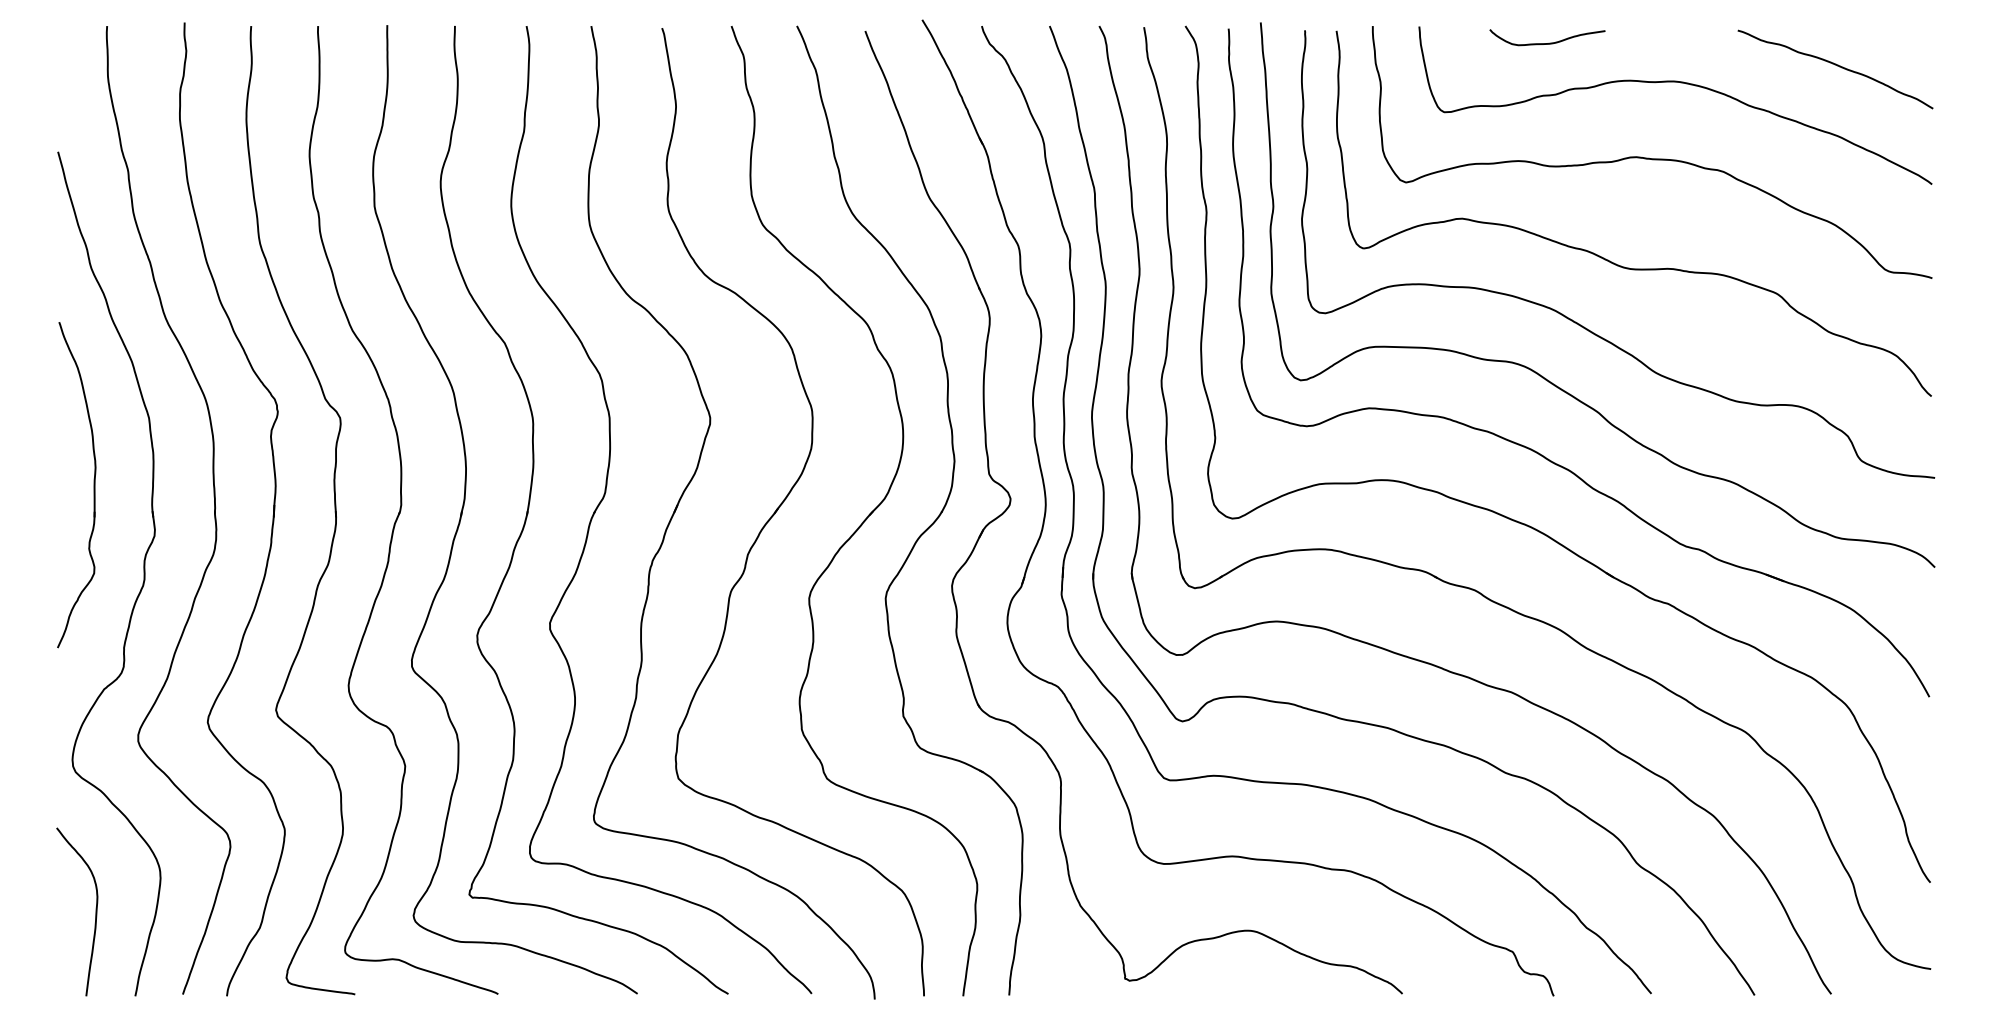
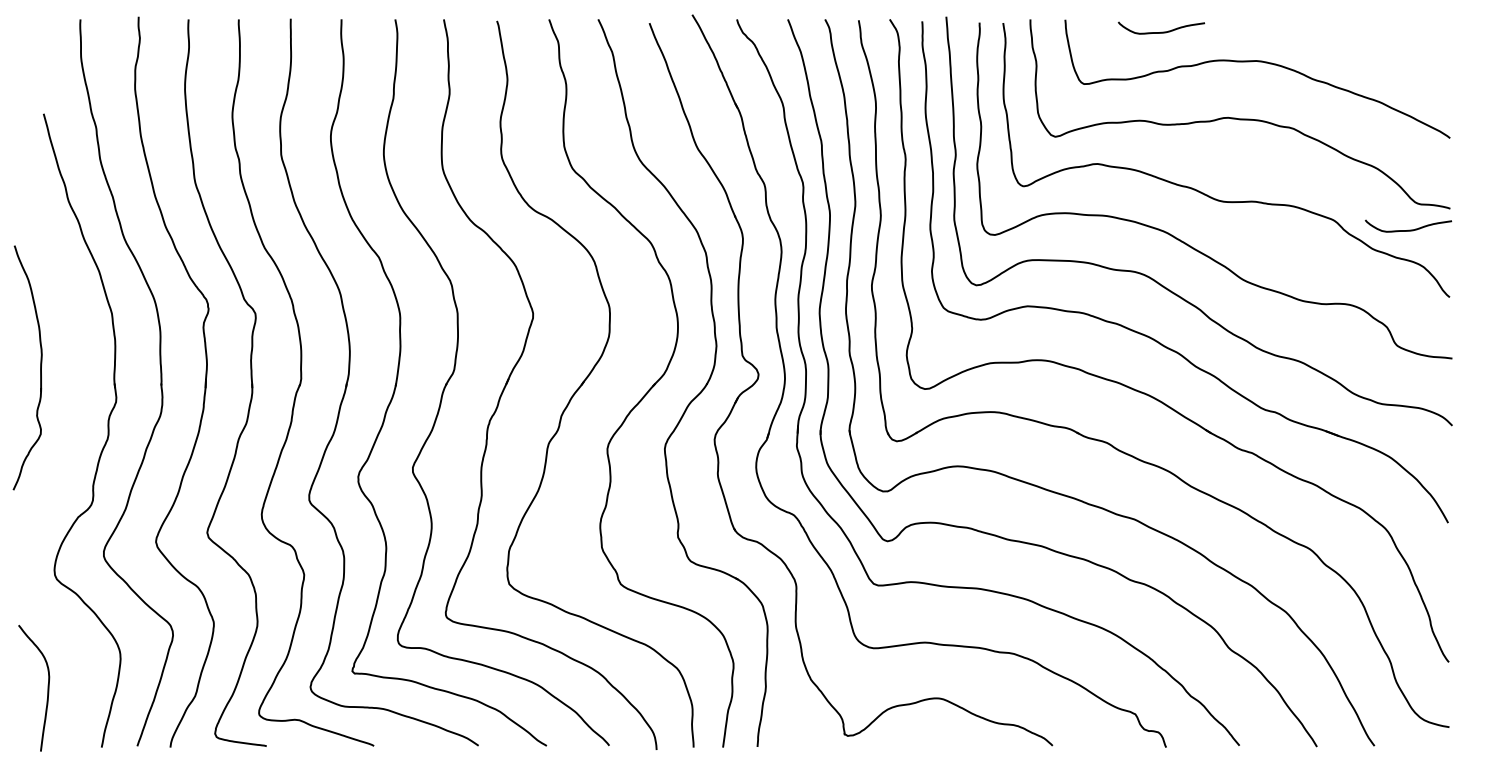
curve: (1835, 66) -> (1377, 49), removed
curve: (1876, 305) -> (1408, 229), added
part: (93, 484) -> (40, 367), moved
curve: (95, 912) -> (47, 688), moved

